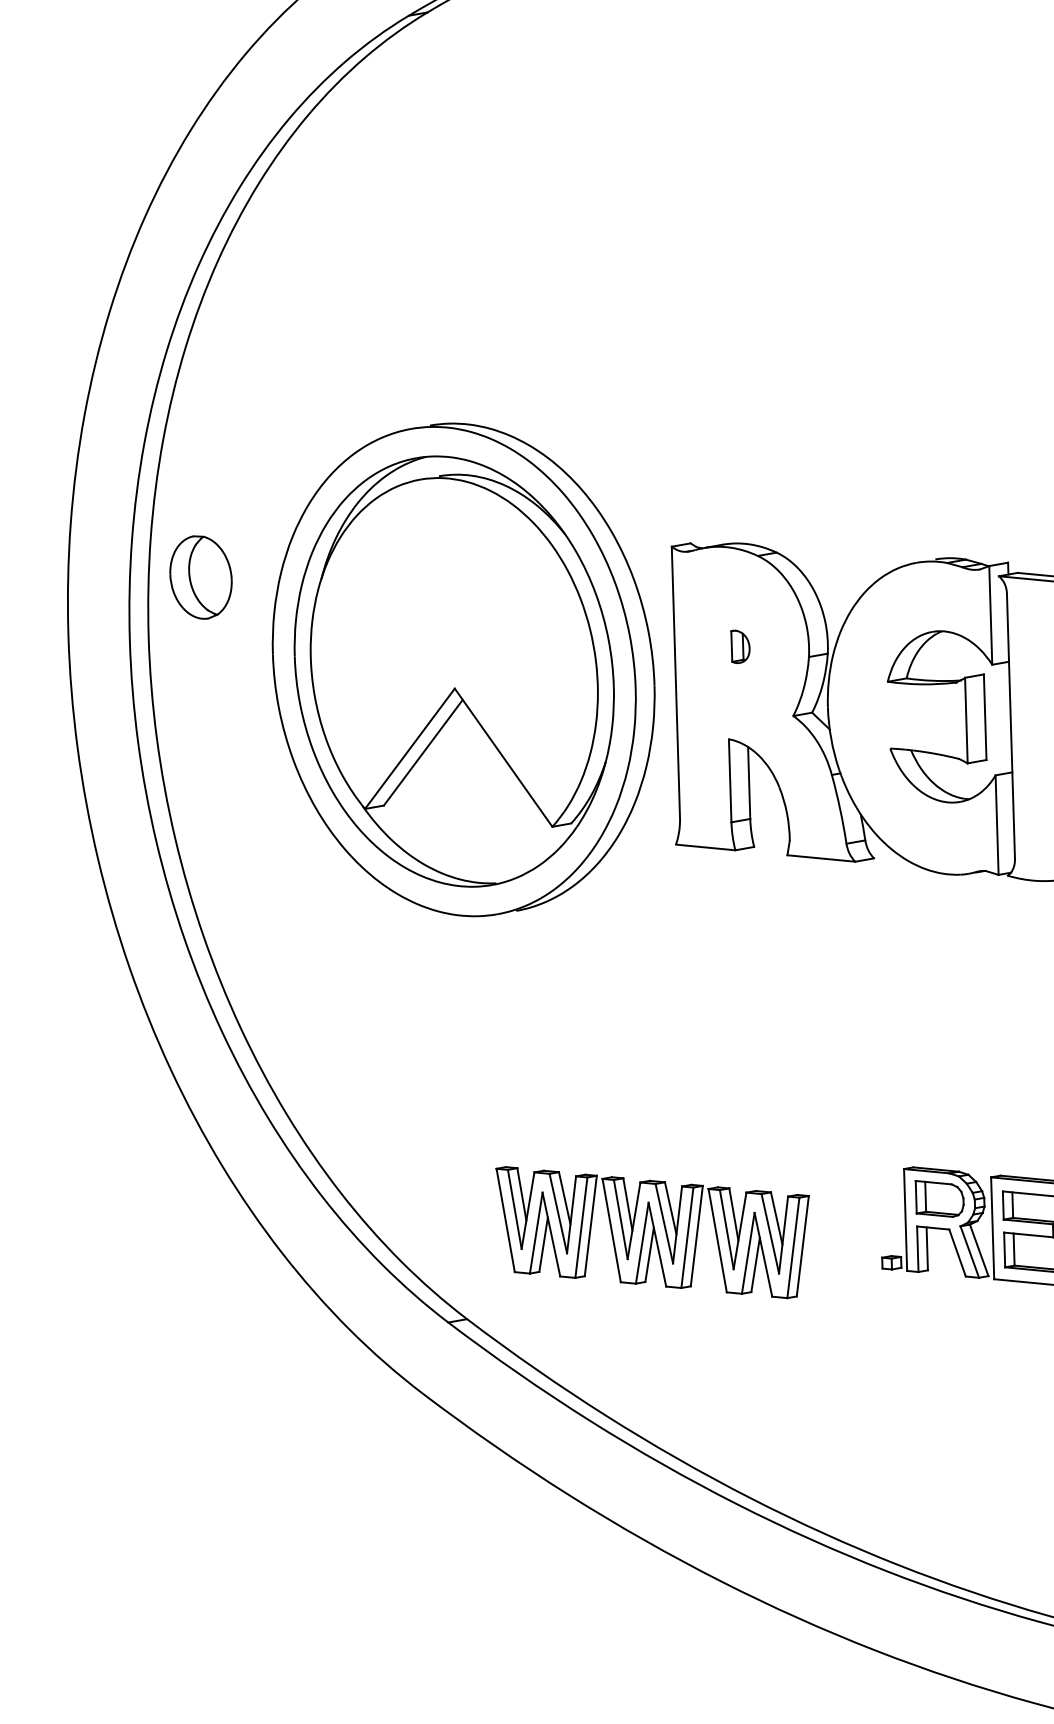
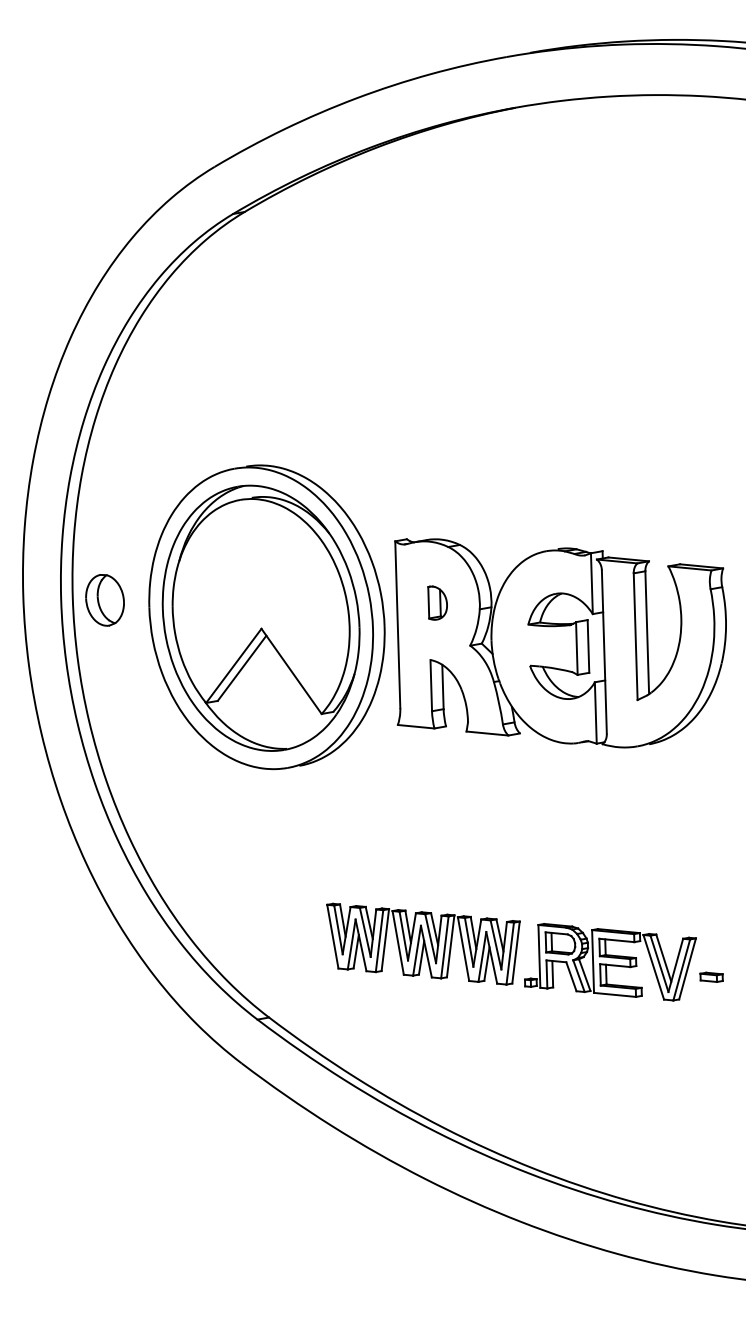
part: (200, 577) -> (104, 600), moved
part: (740, 645) -> (437, 602), size x1.67
part: (652, 1231) -> (423, 943), moved

